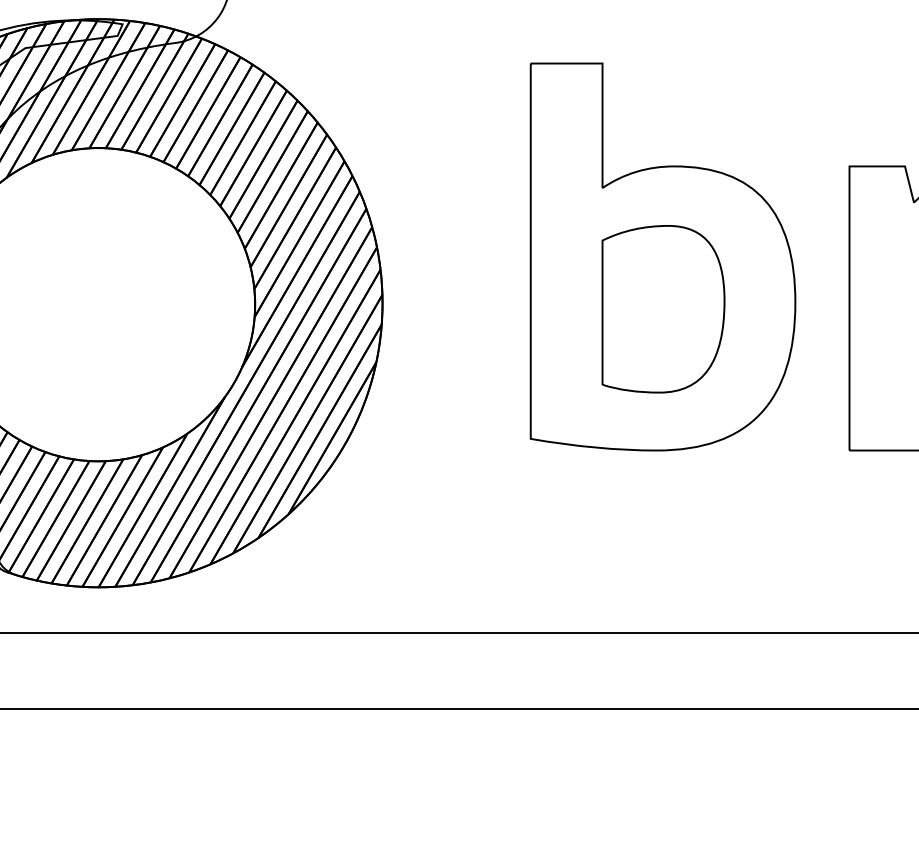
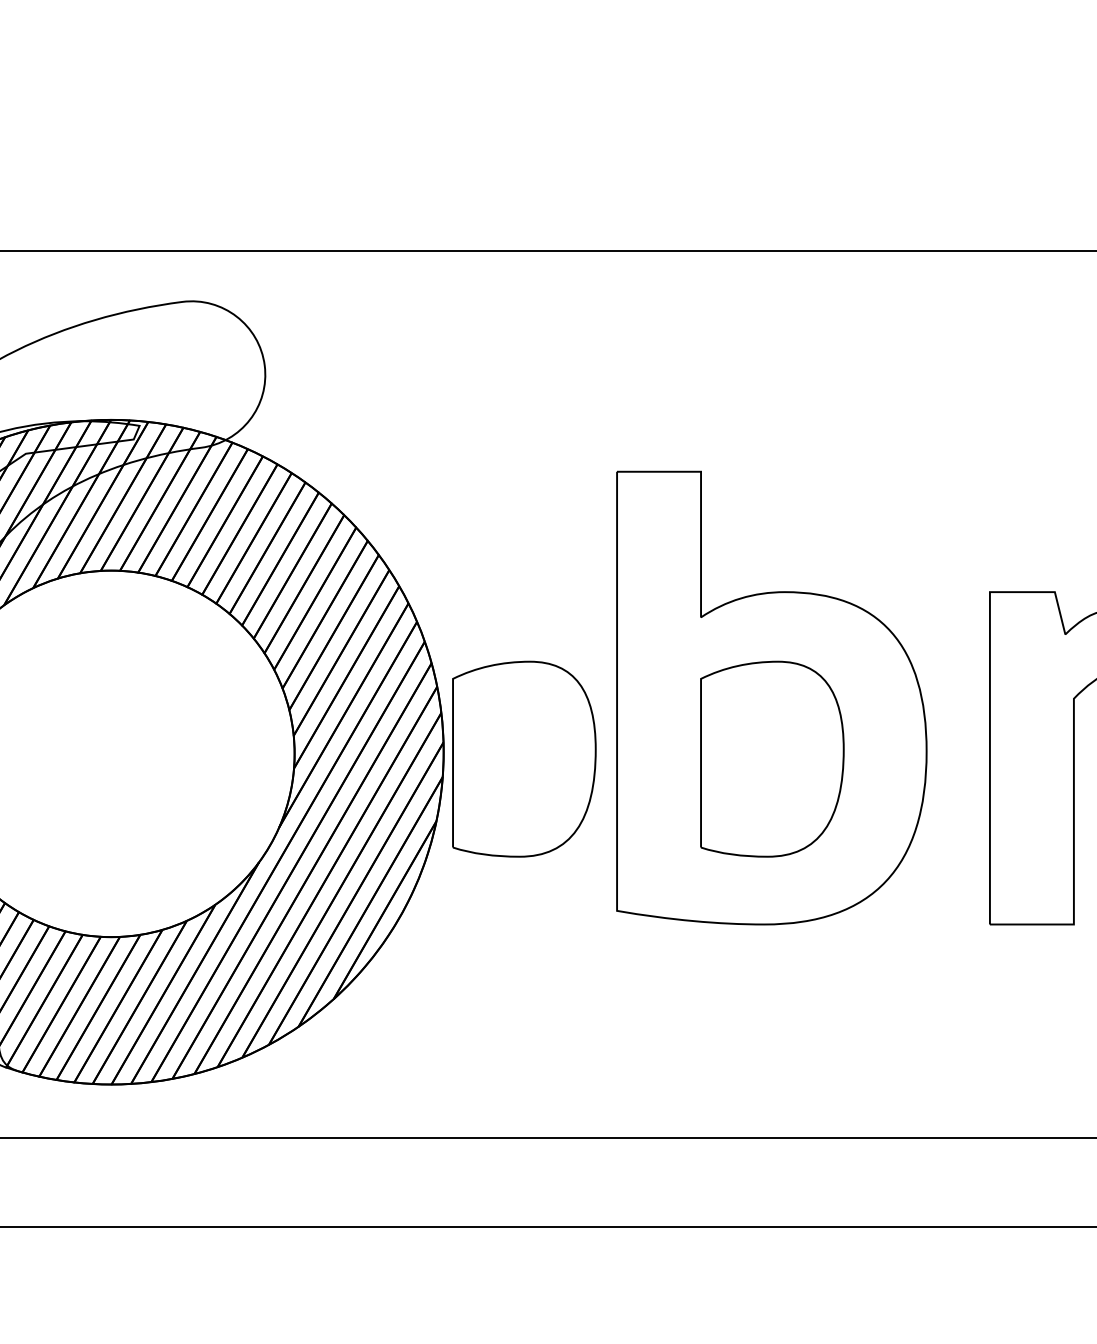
part: (451, 308) -> (524, 758), added

